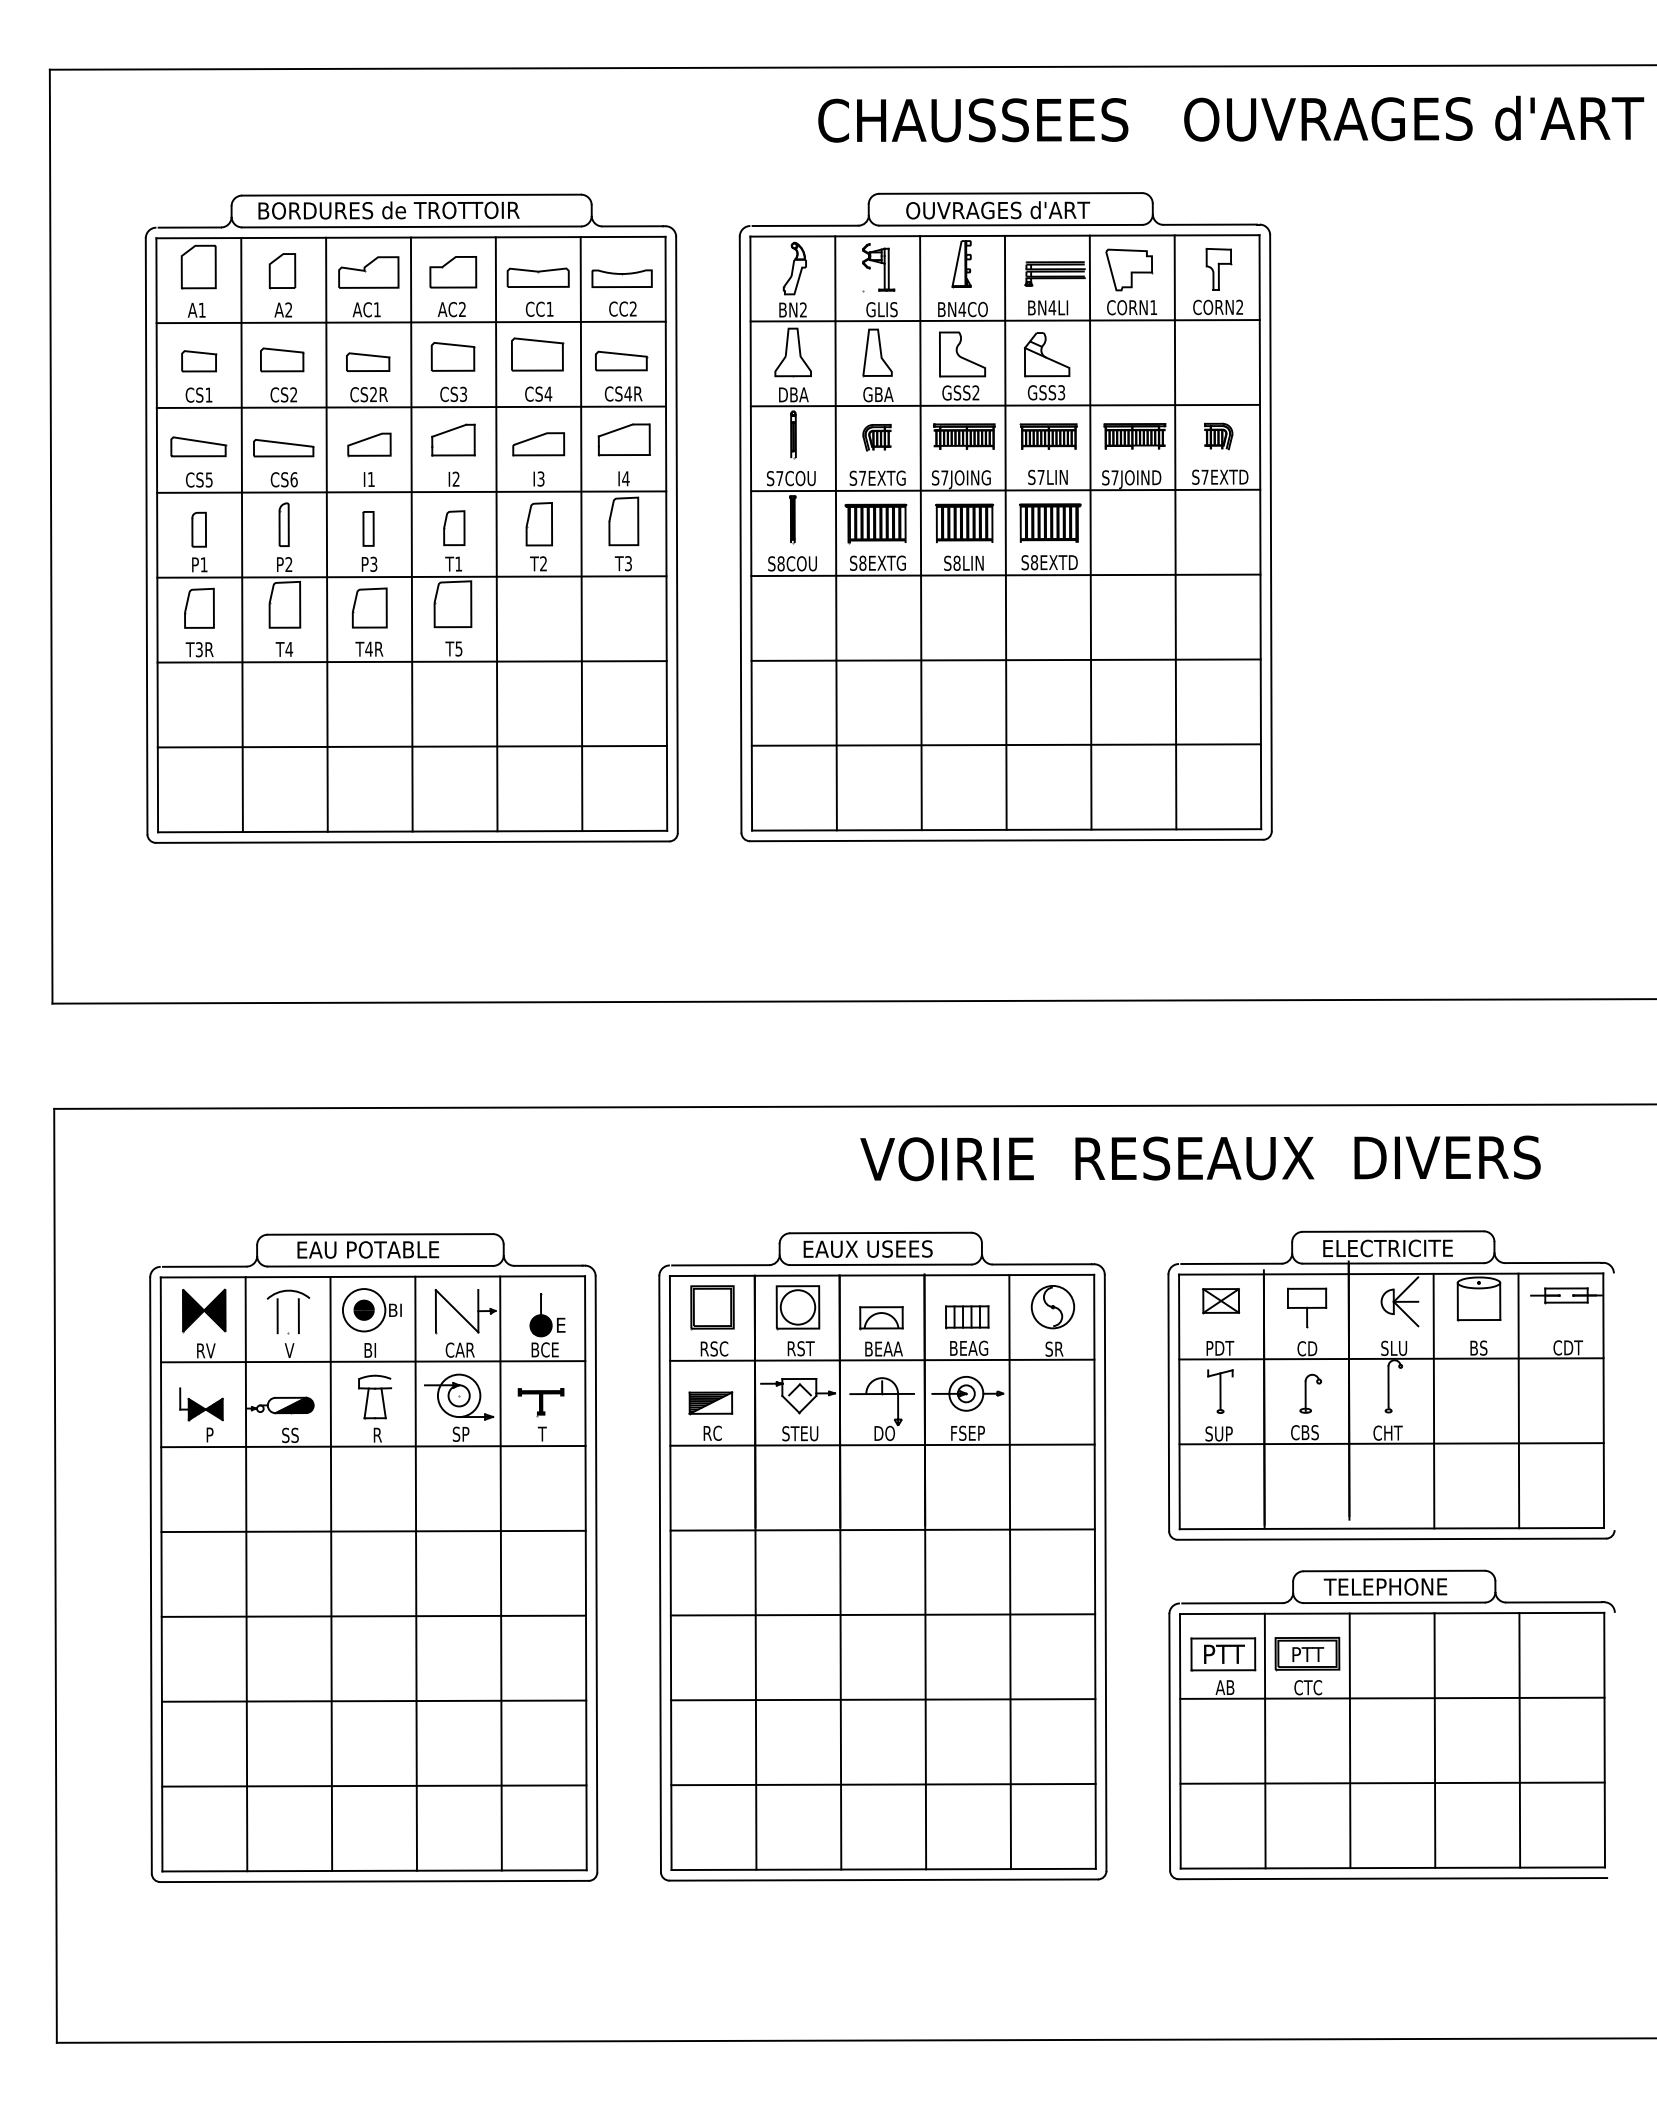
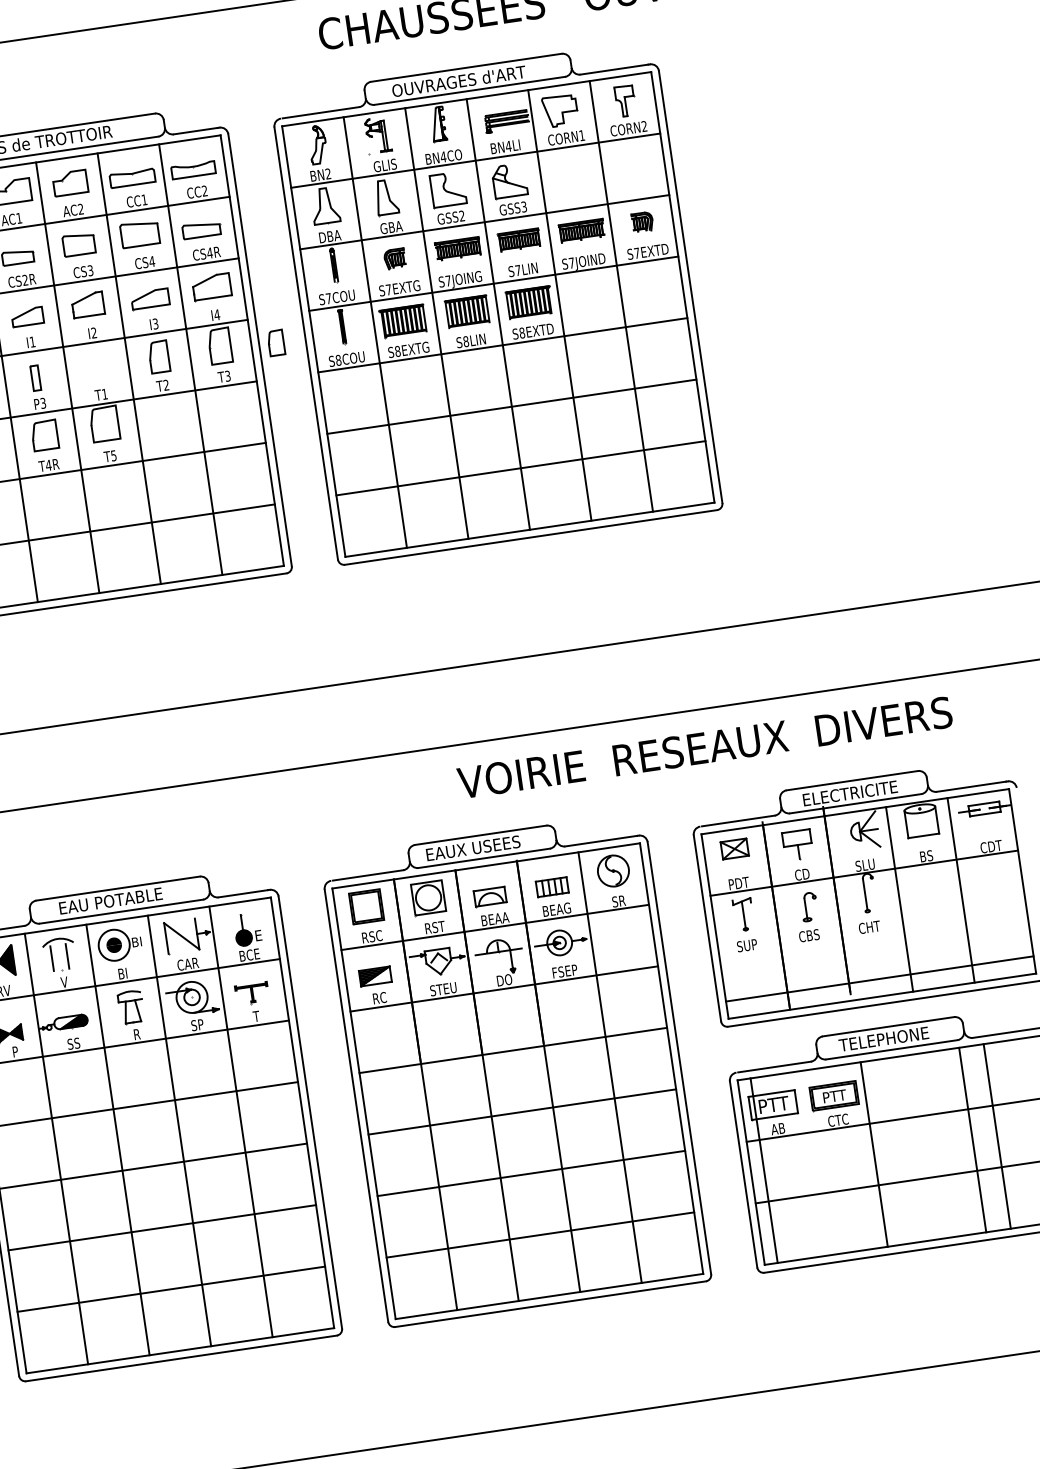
part: (454, 528) -> (276, 343), moved
line: (1391, 1443) -> (879, 978), moved
line: (1264, 1740) -> (763, 1170), moved
line: (1434, 1740) -> (972, 1140), moved

